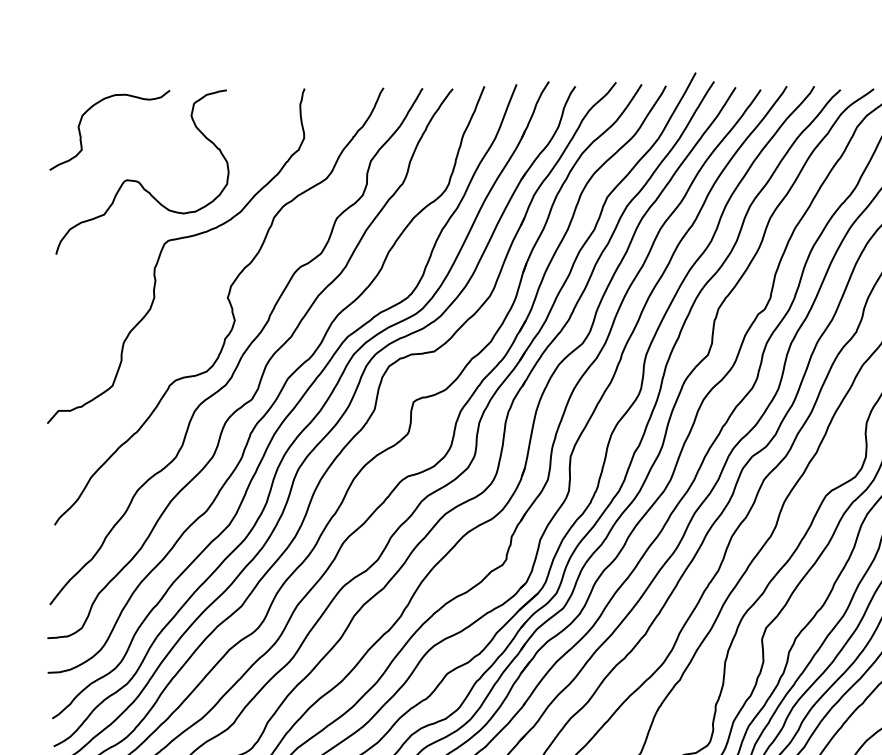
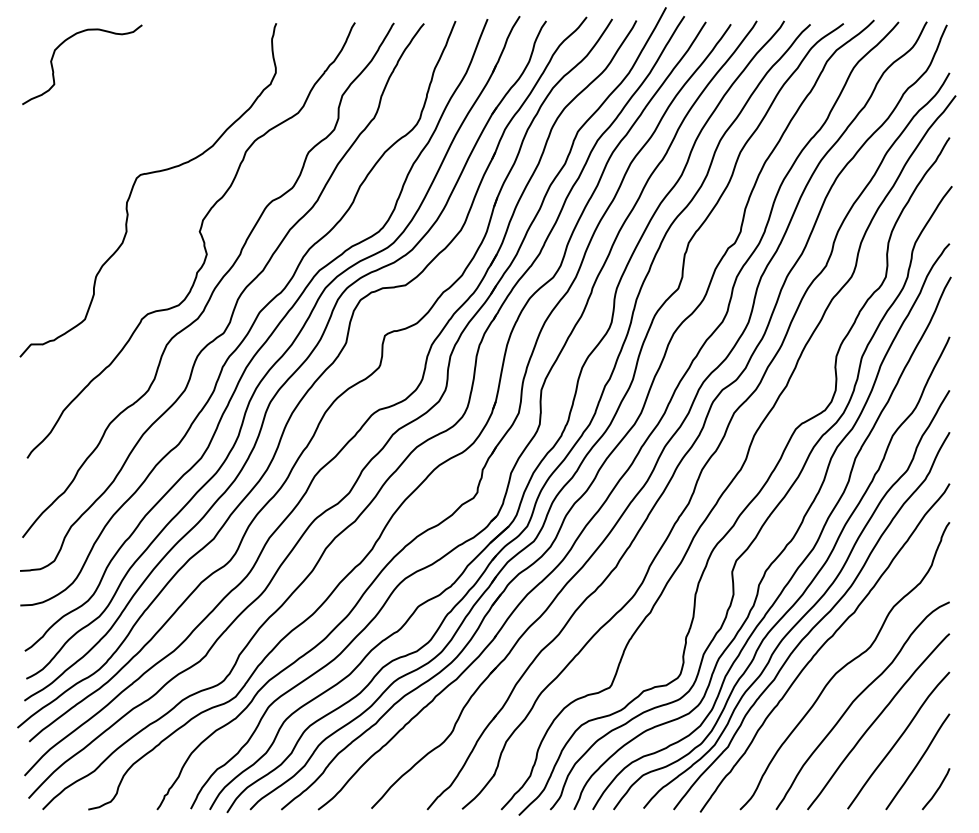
curve: (139, 181) -> (111, 115), removed

